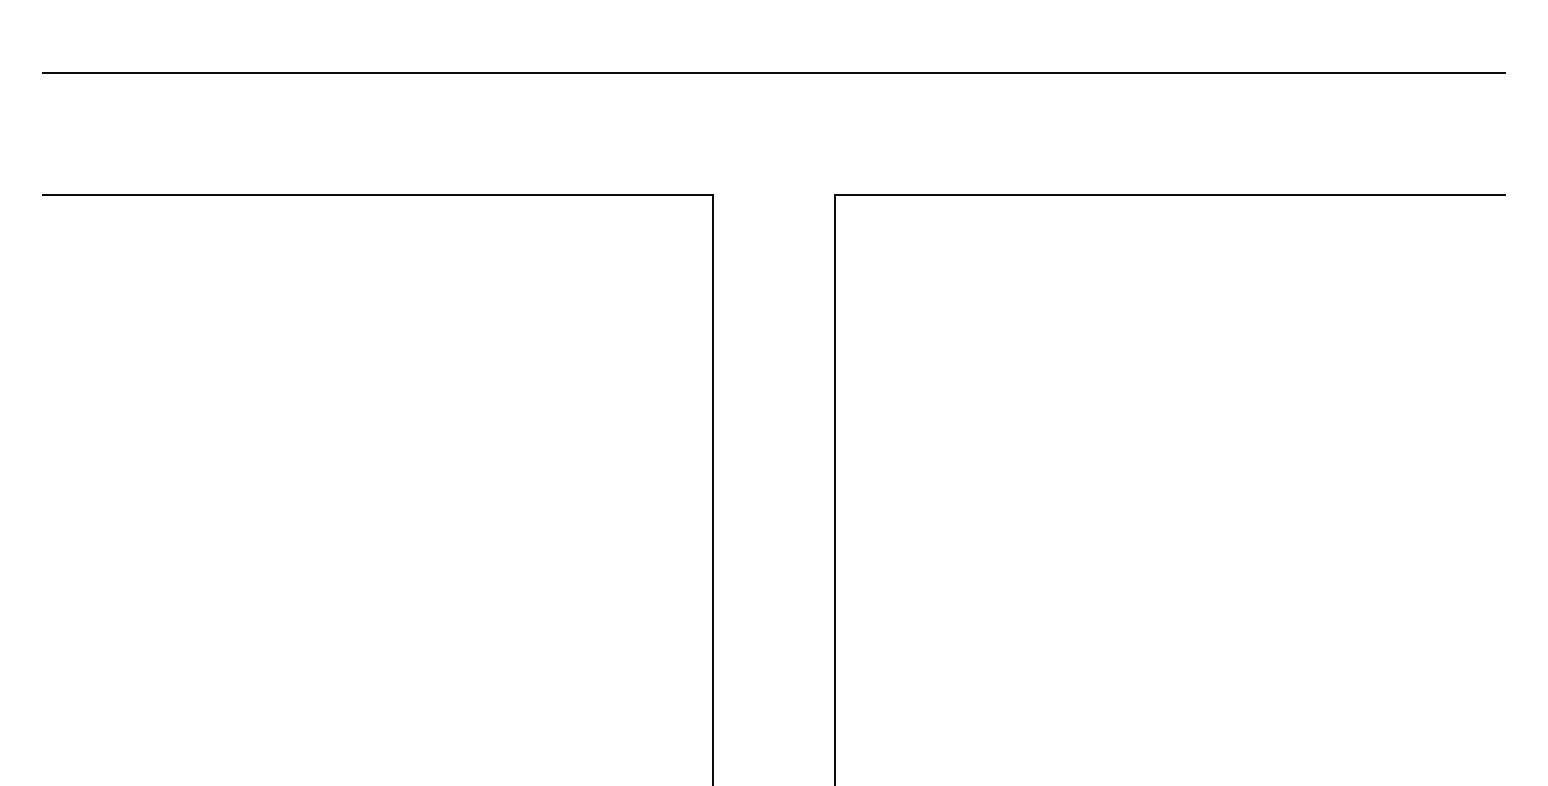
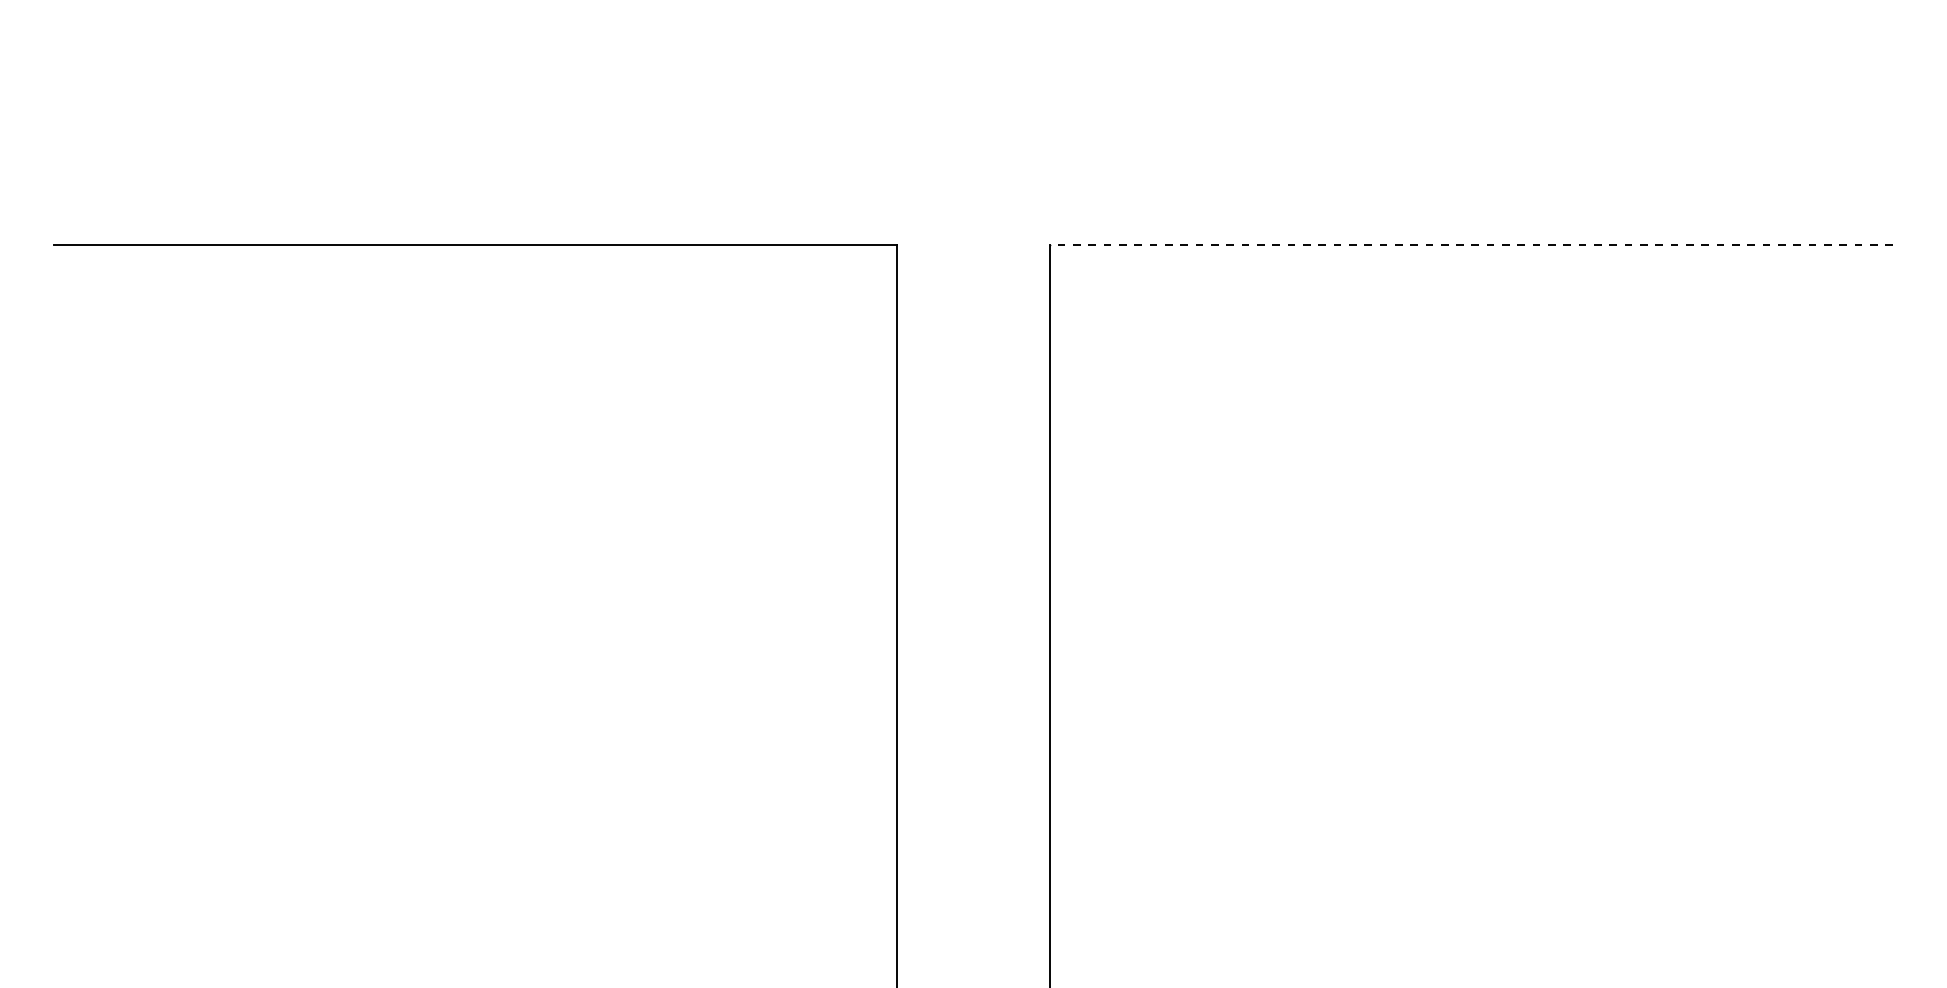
line: (774, 72) -> (973, 91), removed
line: (1169, 194) -> (1470, 244), solid -> dashed

